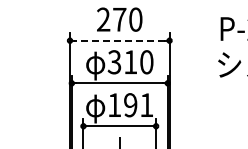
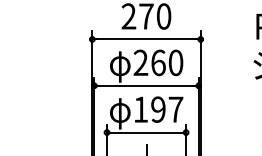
line: (119, 40) -> (146, 39), dashed -> solid
text: (122, 62) -> (149, 63), 310 -> 260
text: (146, 104) -> (175, 108), 191 -> 197

